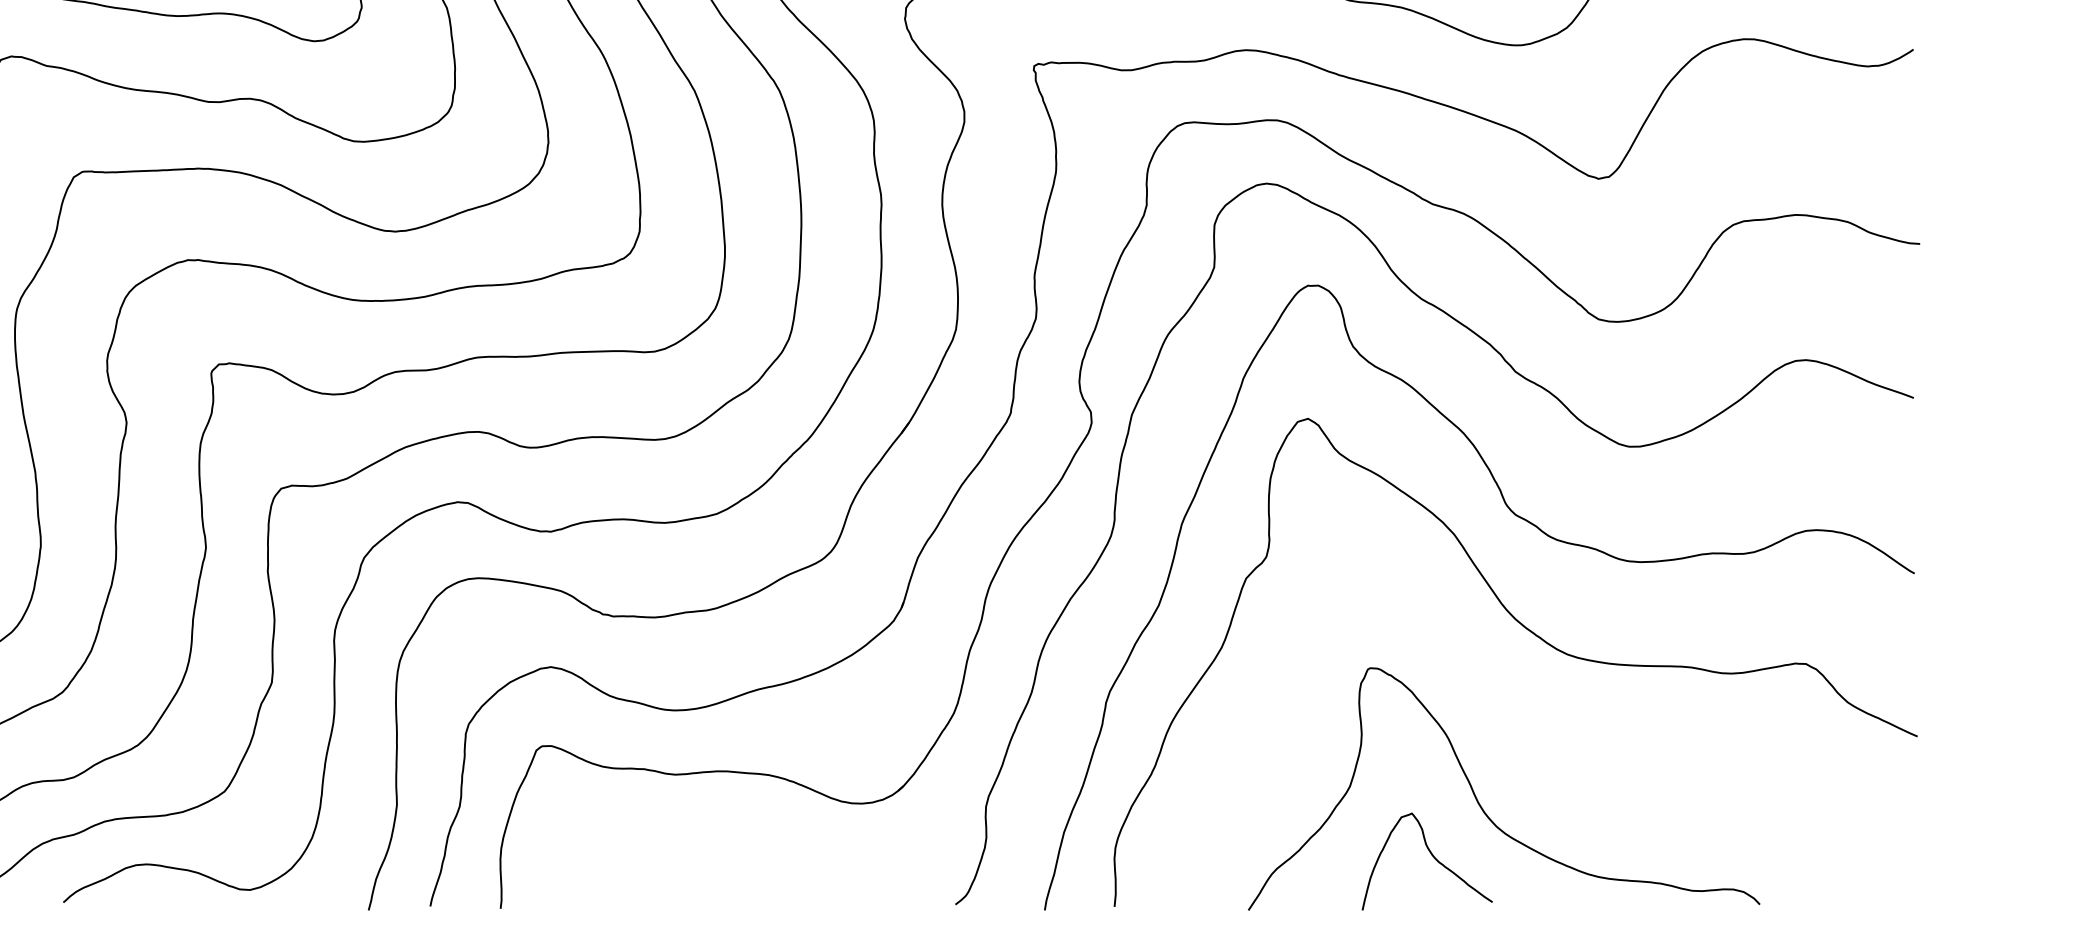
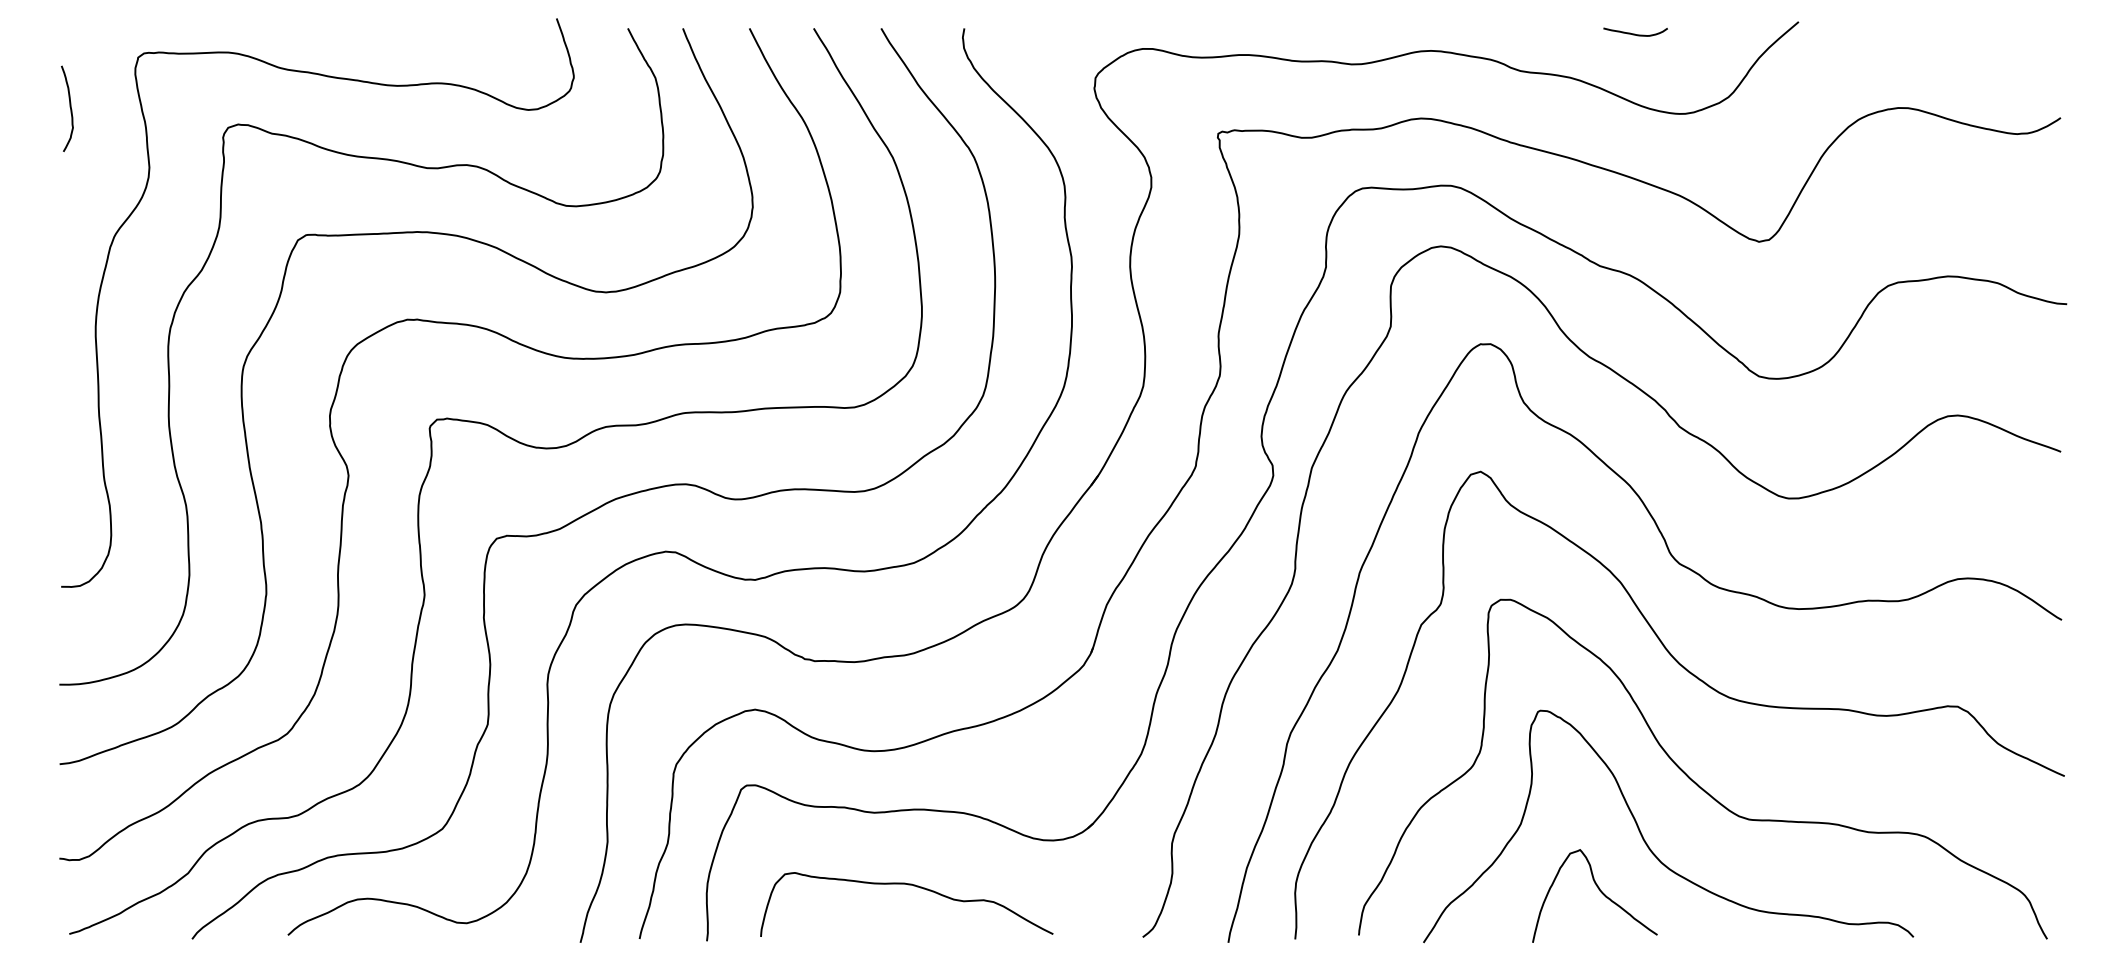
curve: (1532, 742) -> (1695, 781), added
curve: (710, 850) -> (908, 885), added

